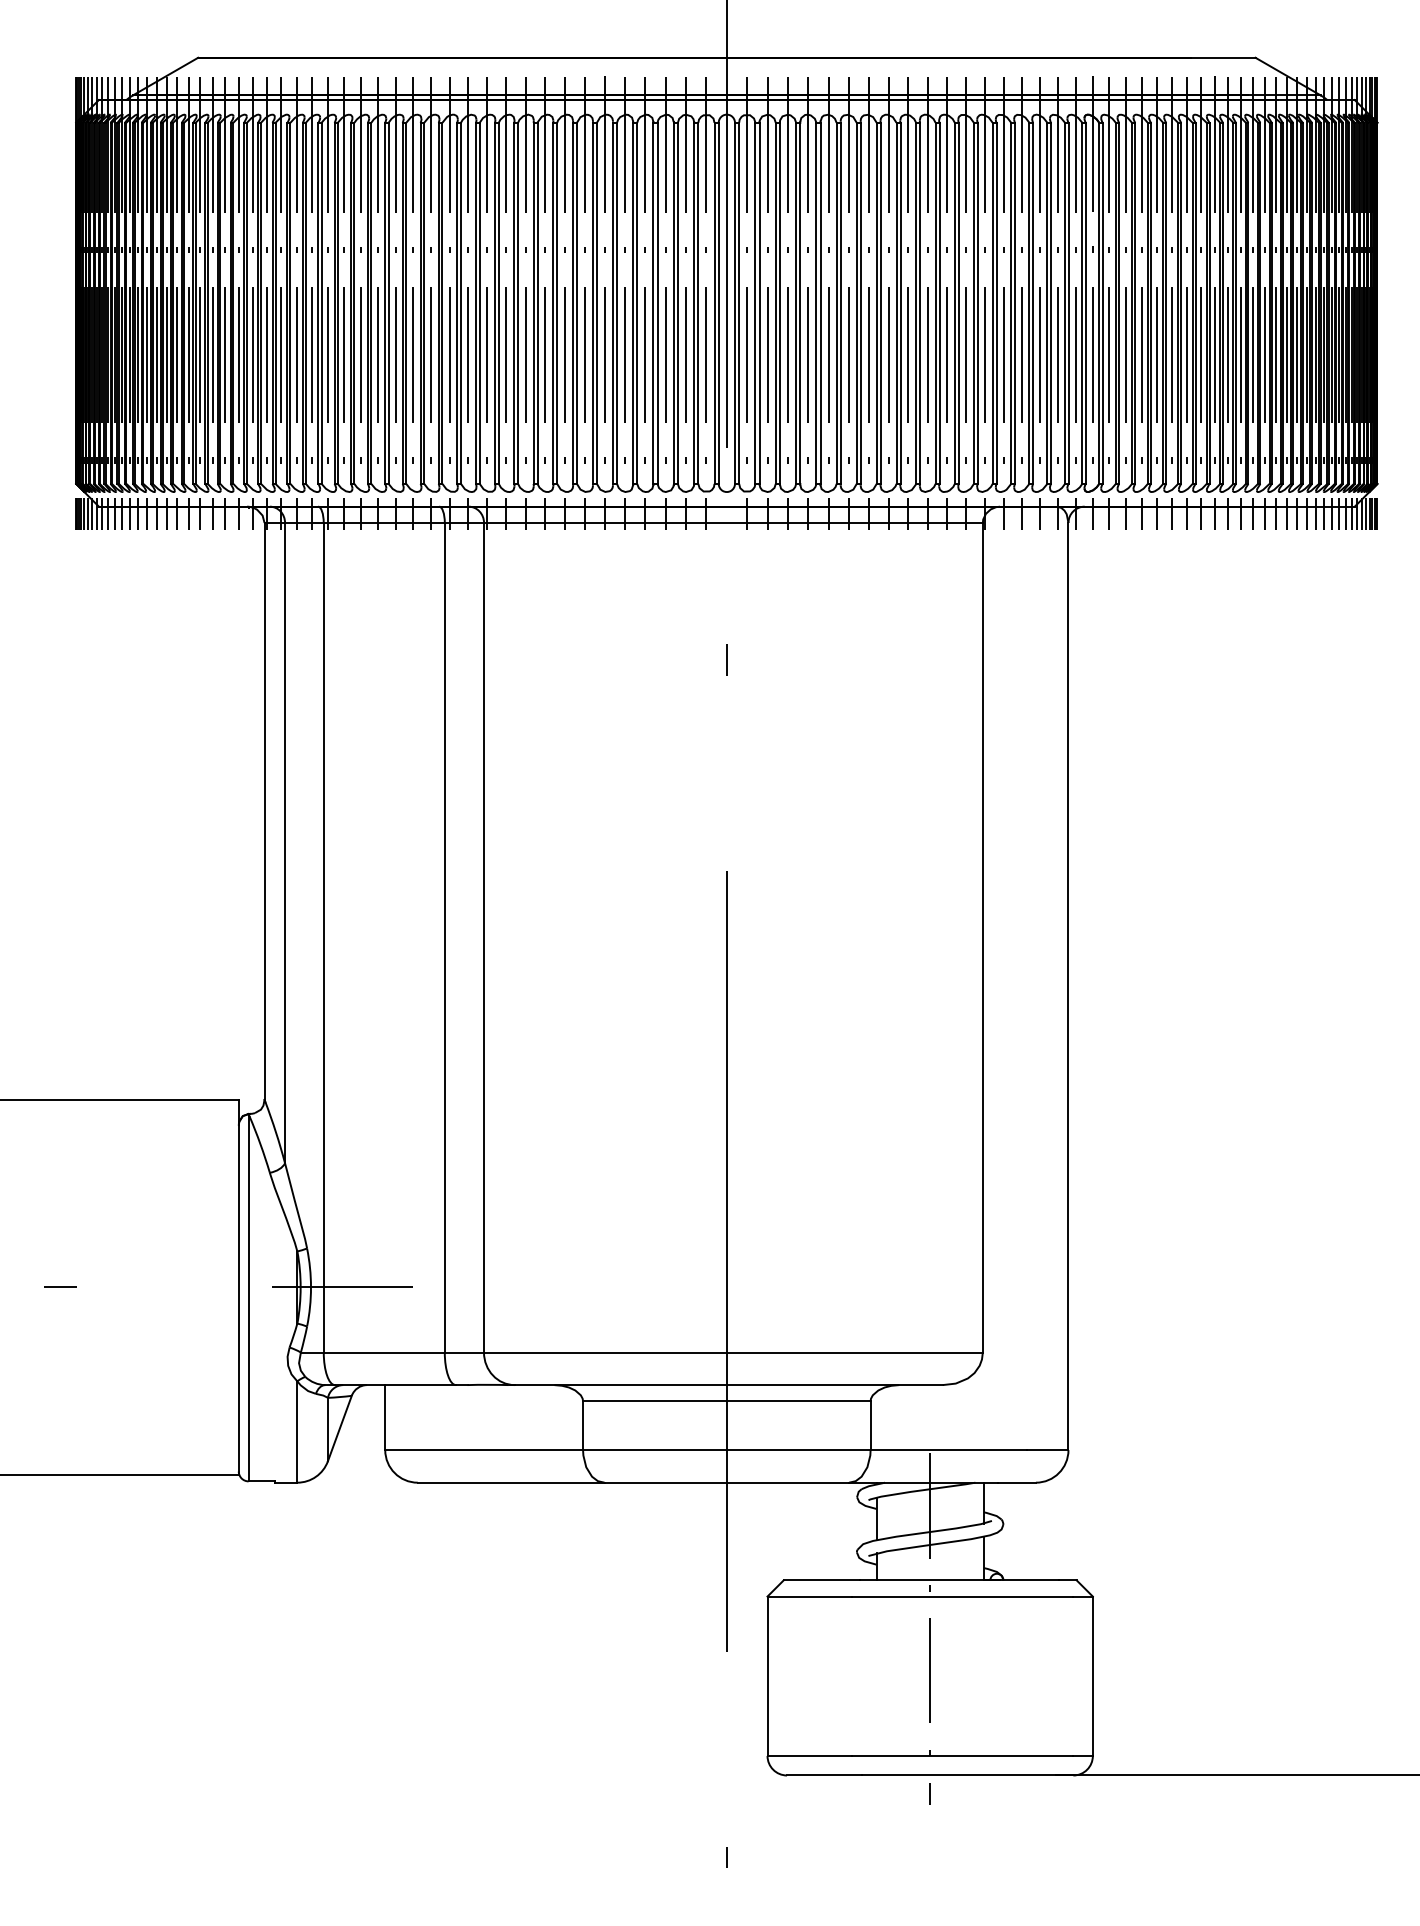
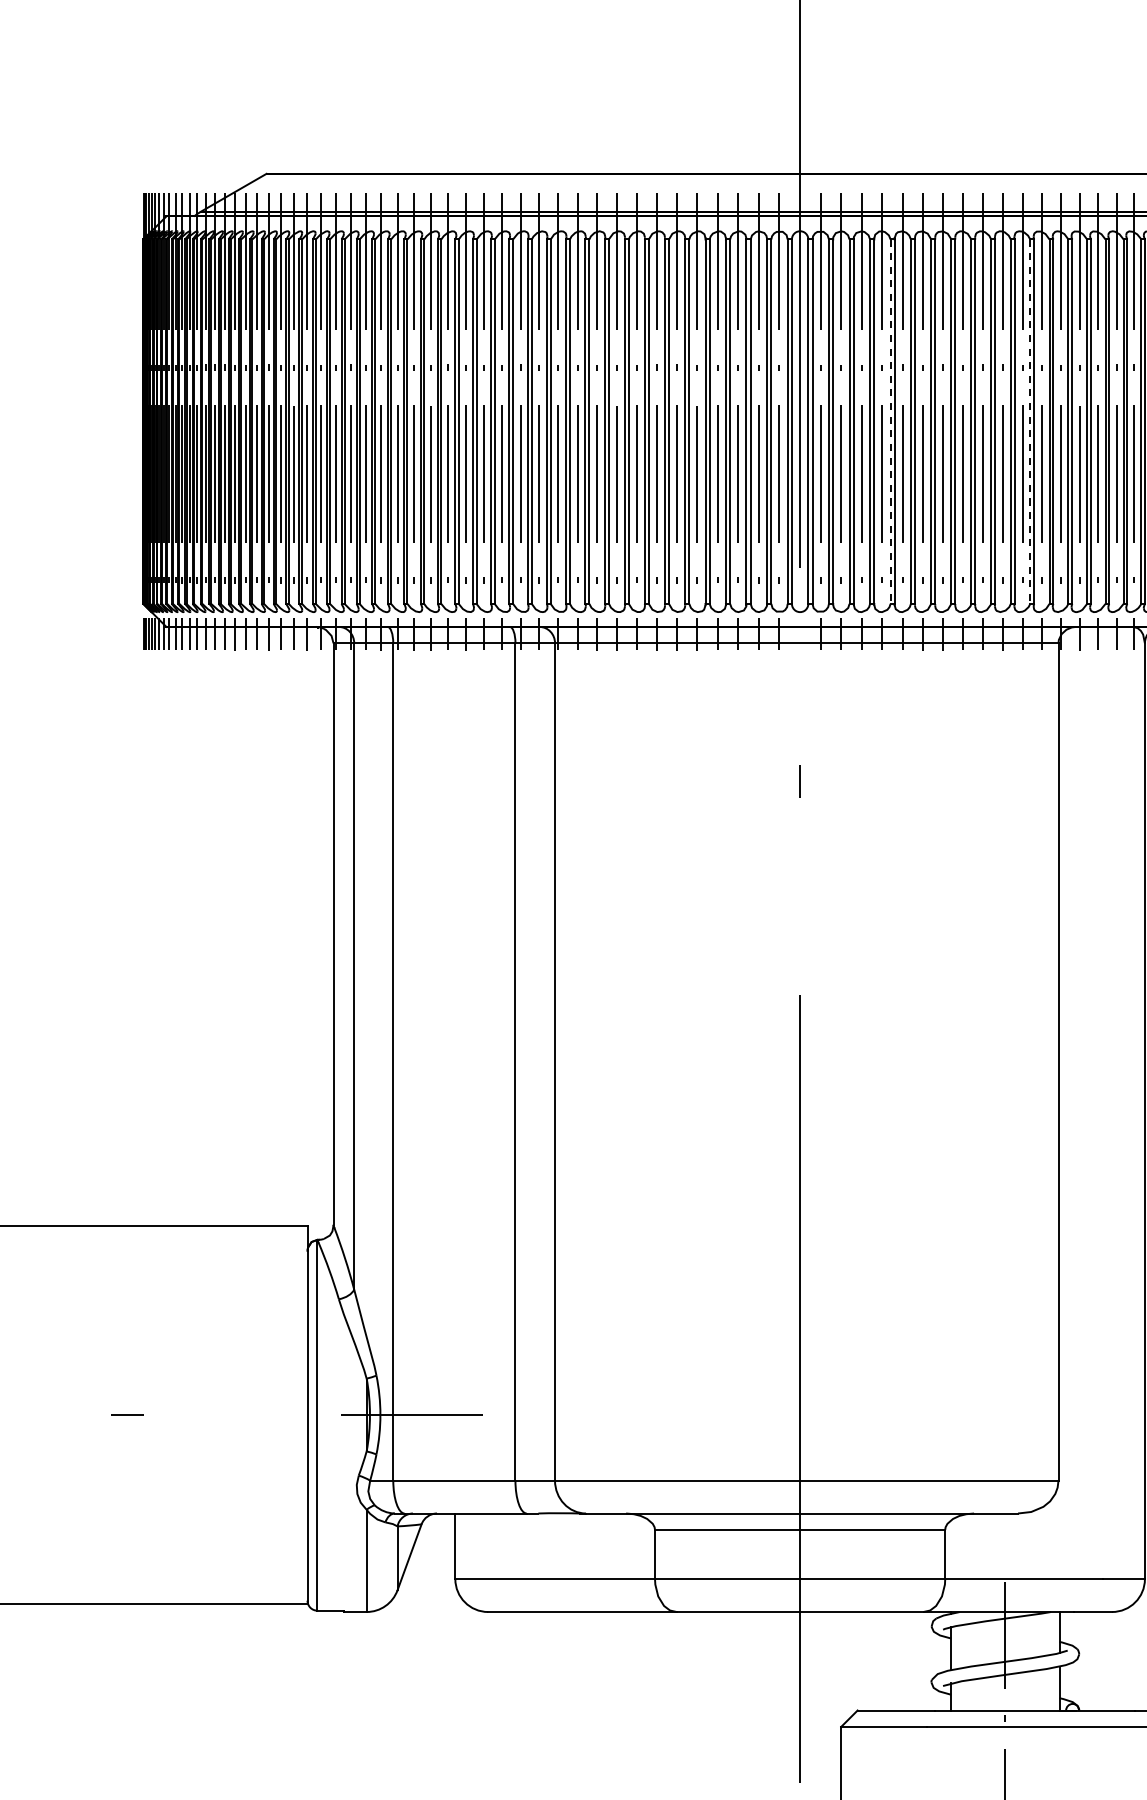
line: (816, 303) -> (890, 421), solid -> dashed
line: (954, 303) -> (1029, 421), solid -> dashed

